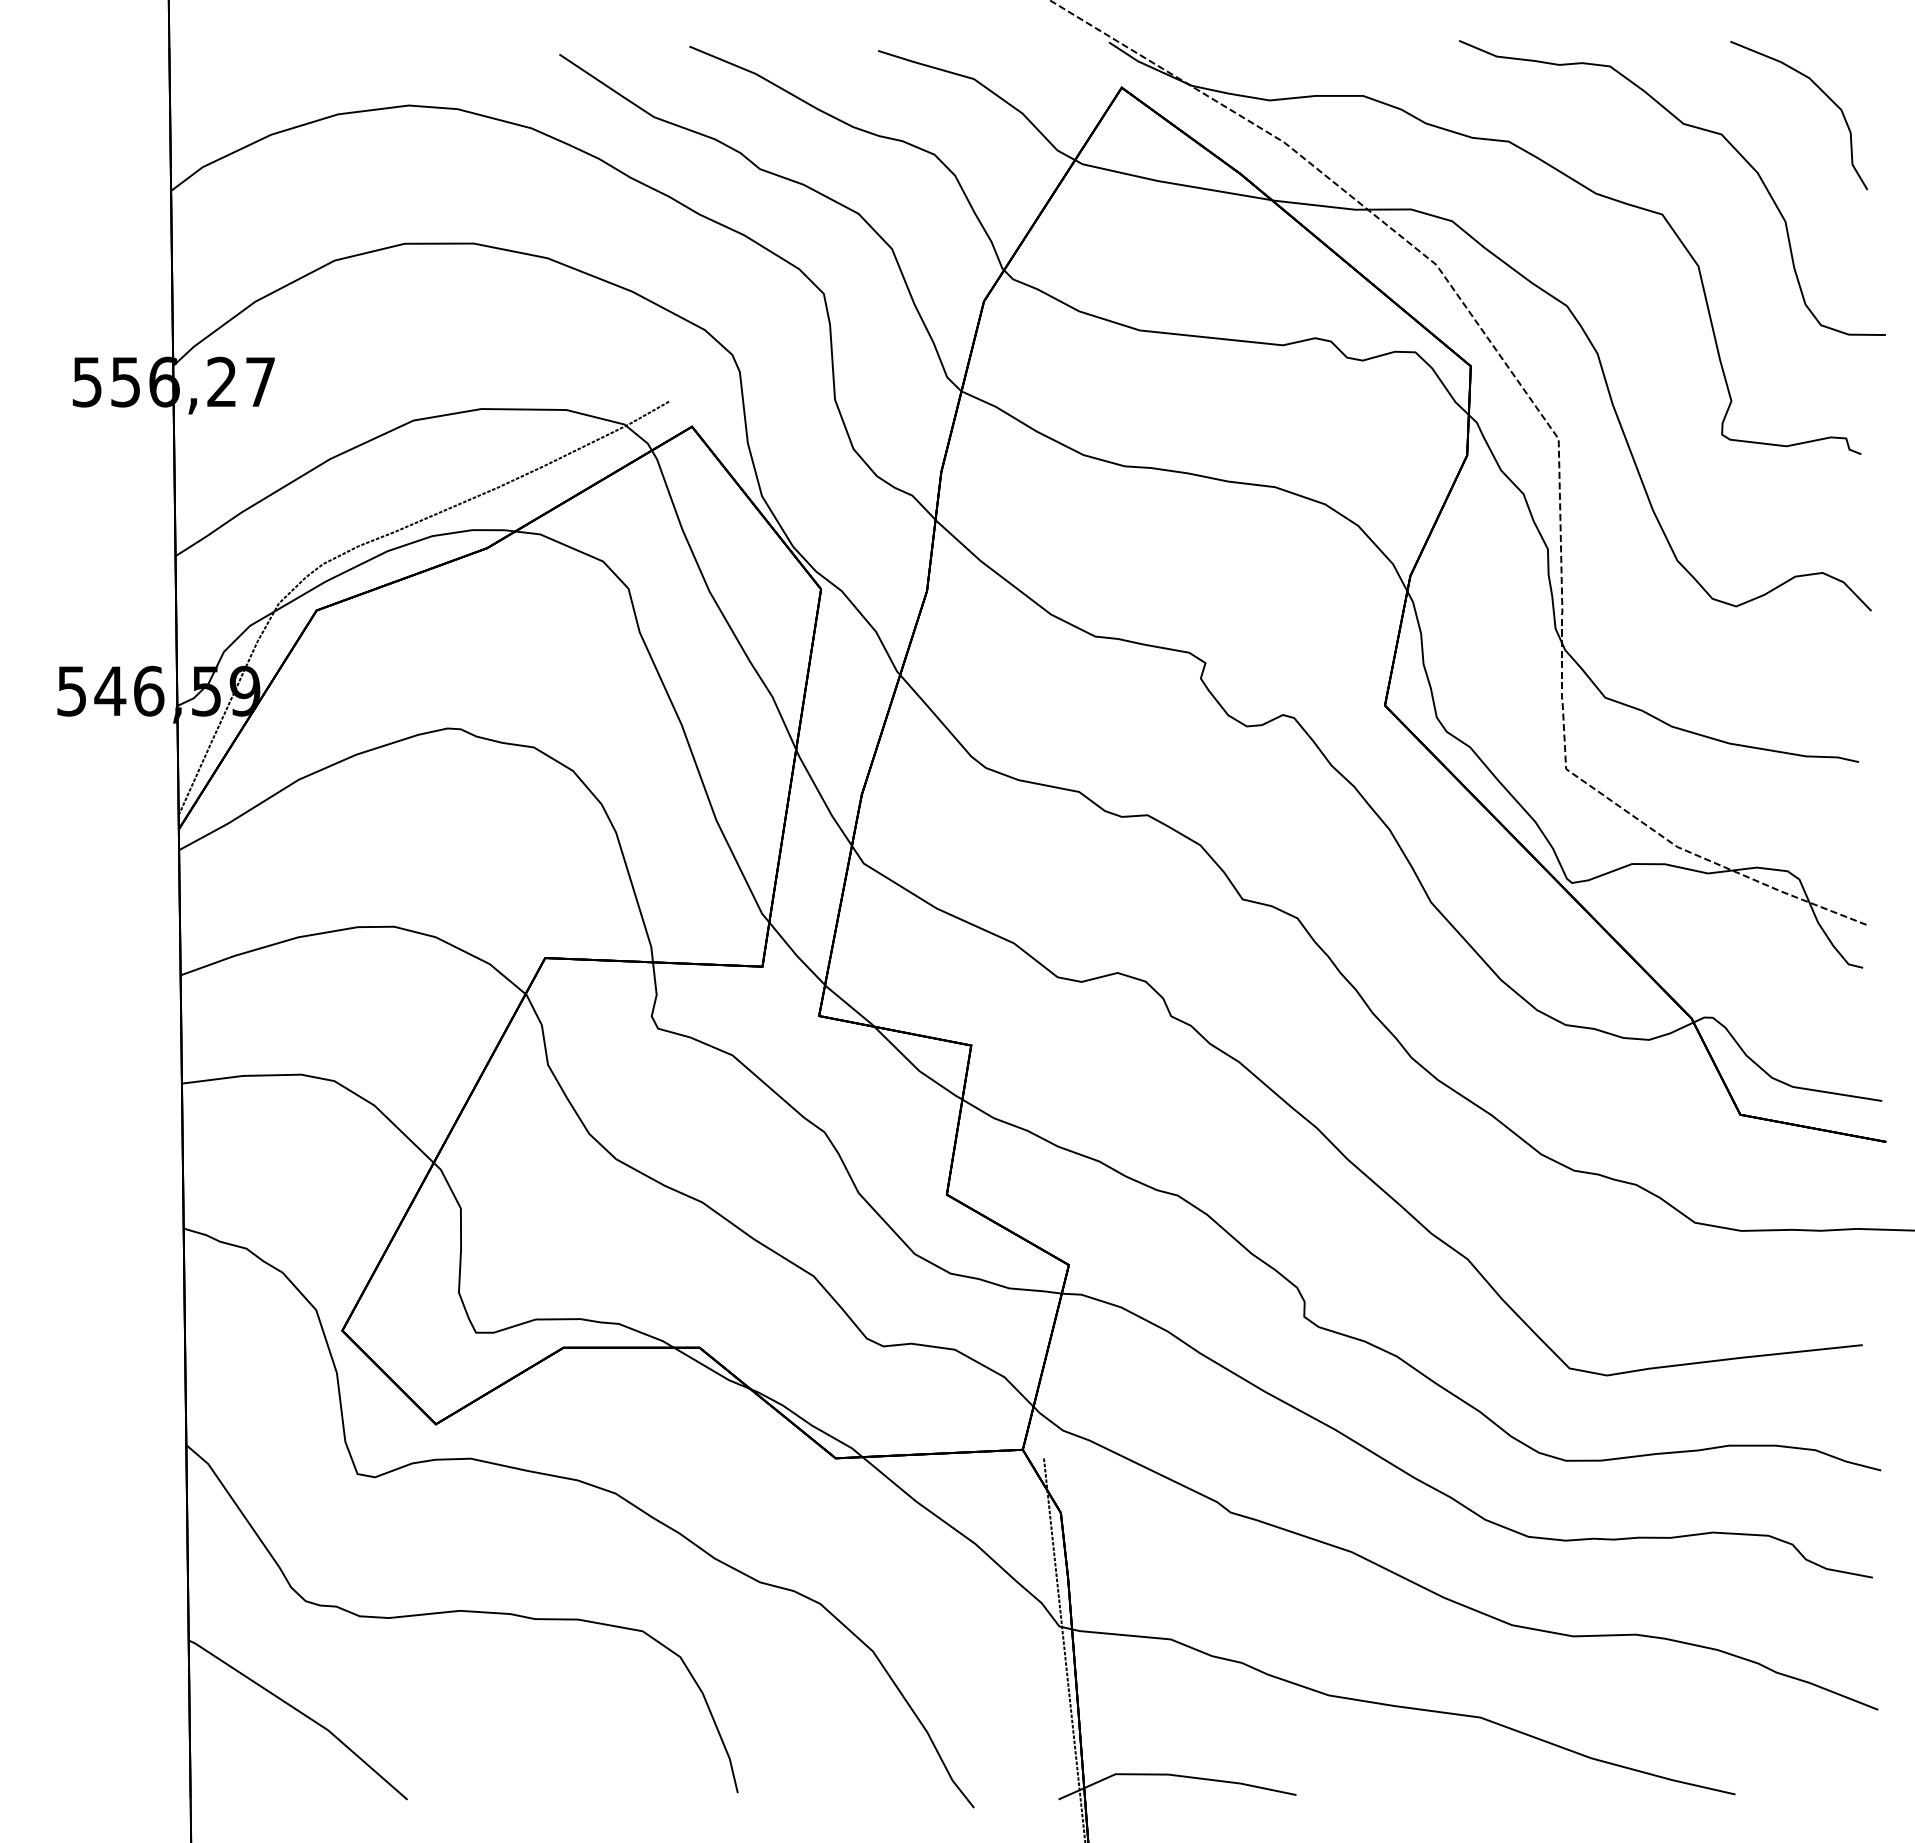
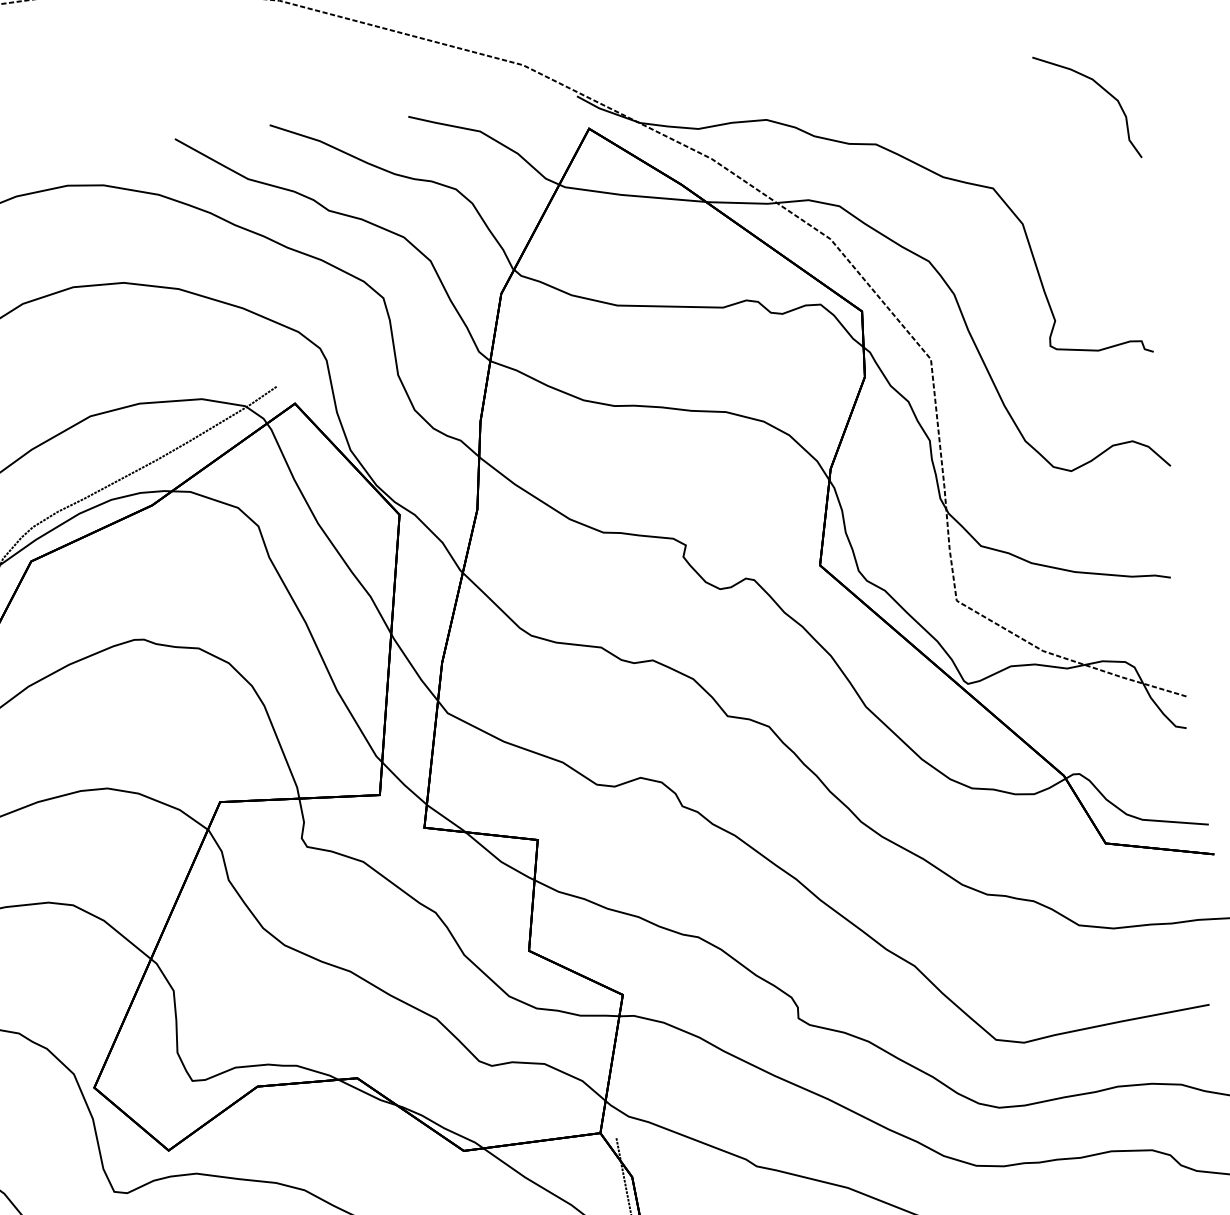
curve: (1688, 126) -> (1006, 122), removed

